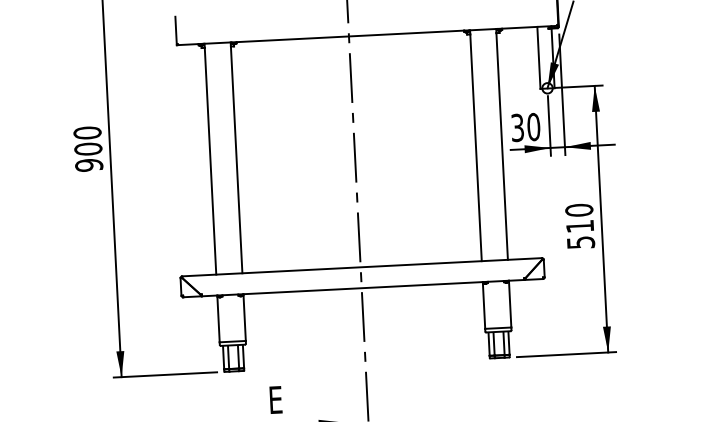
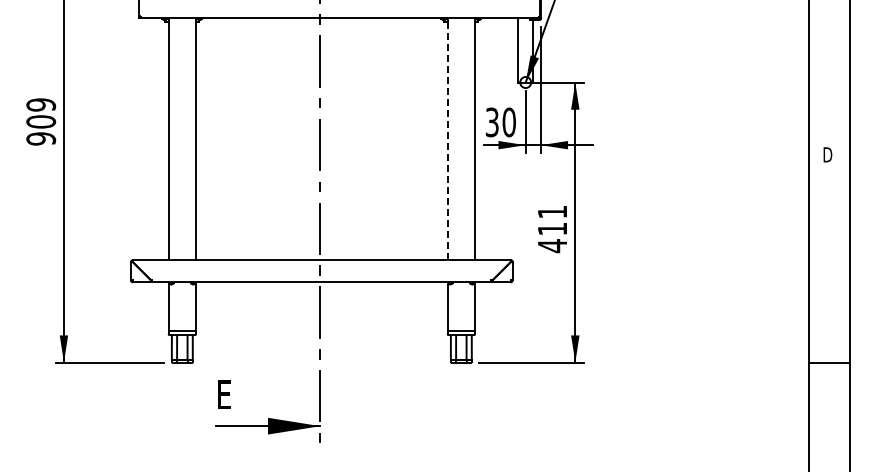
text: (87, 132) -> (41, 104), 900 -> 909
line: (475, 148) -> (447, 141), solid -> dashed
text: (580, 226) -> (552, 229), 510 -> 411

